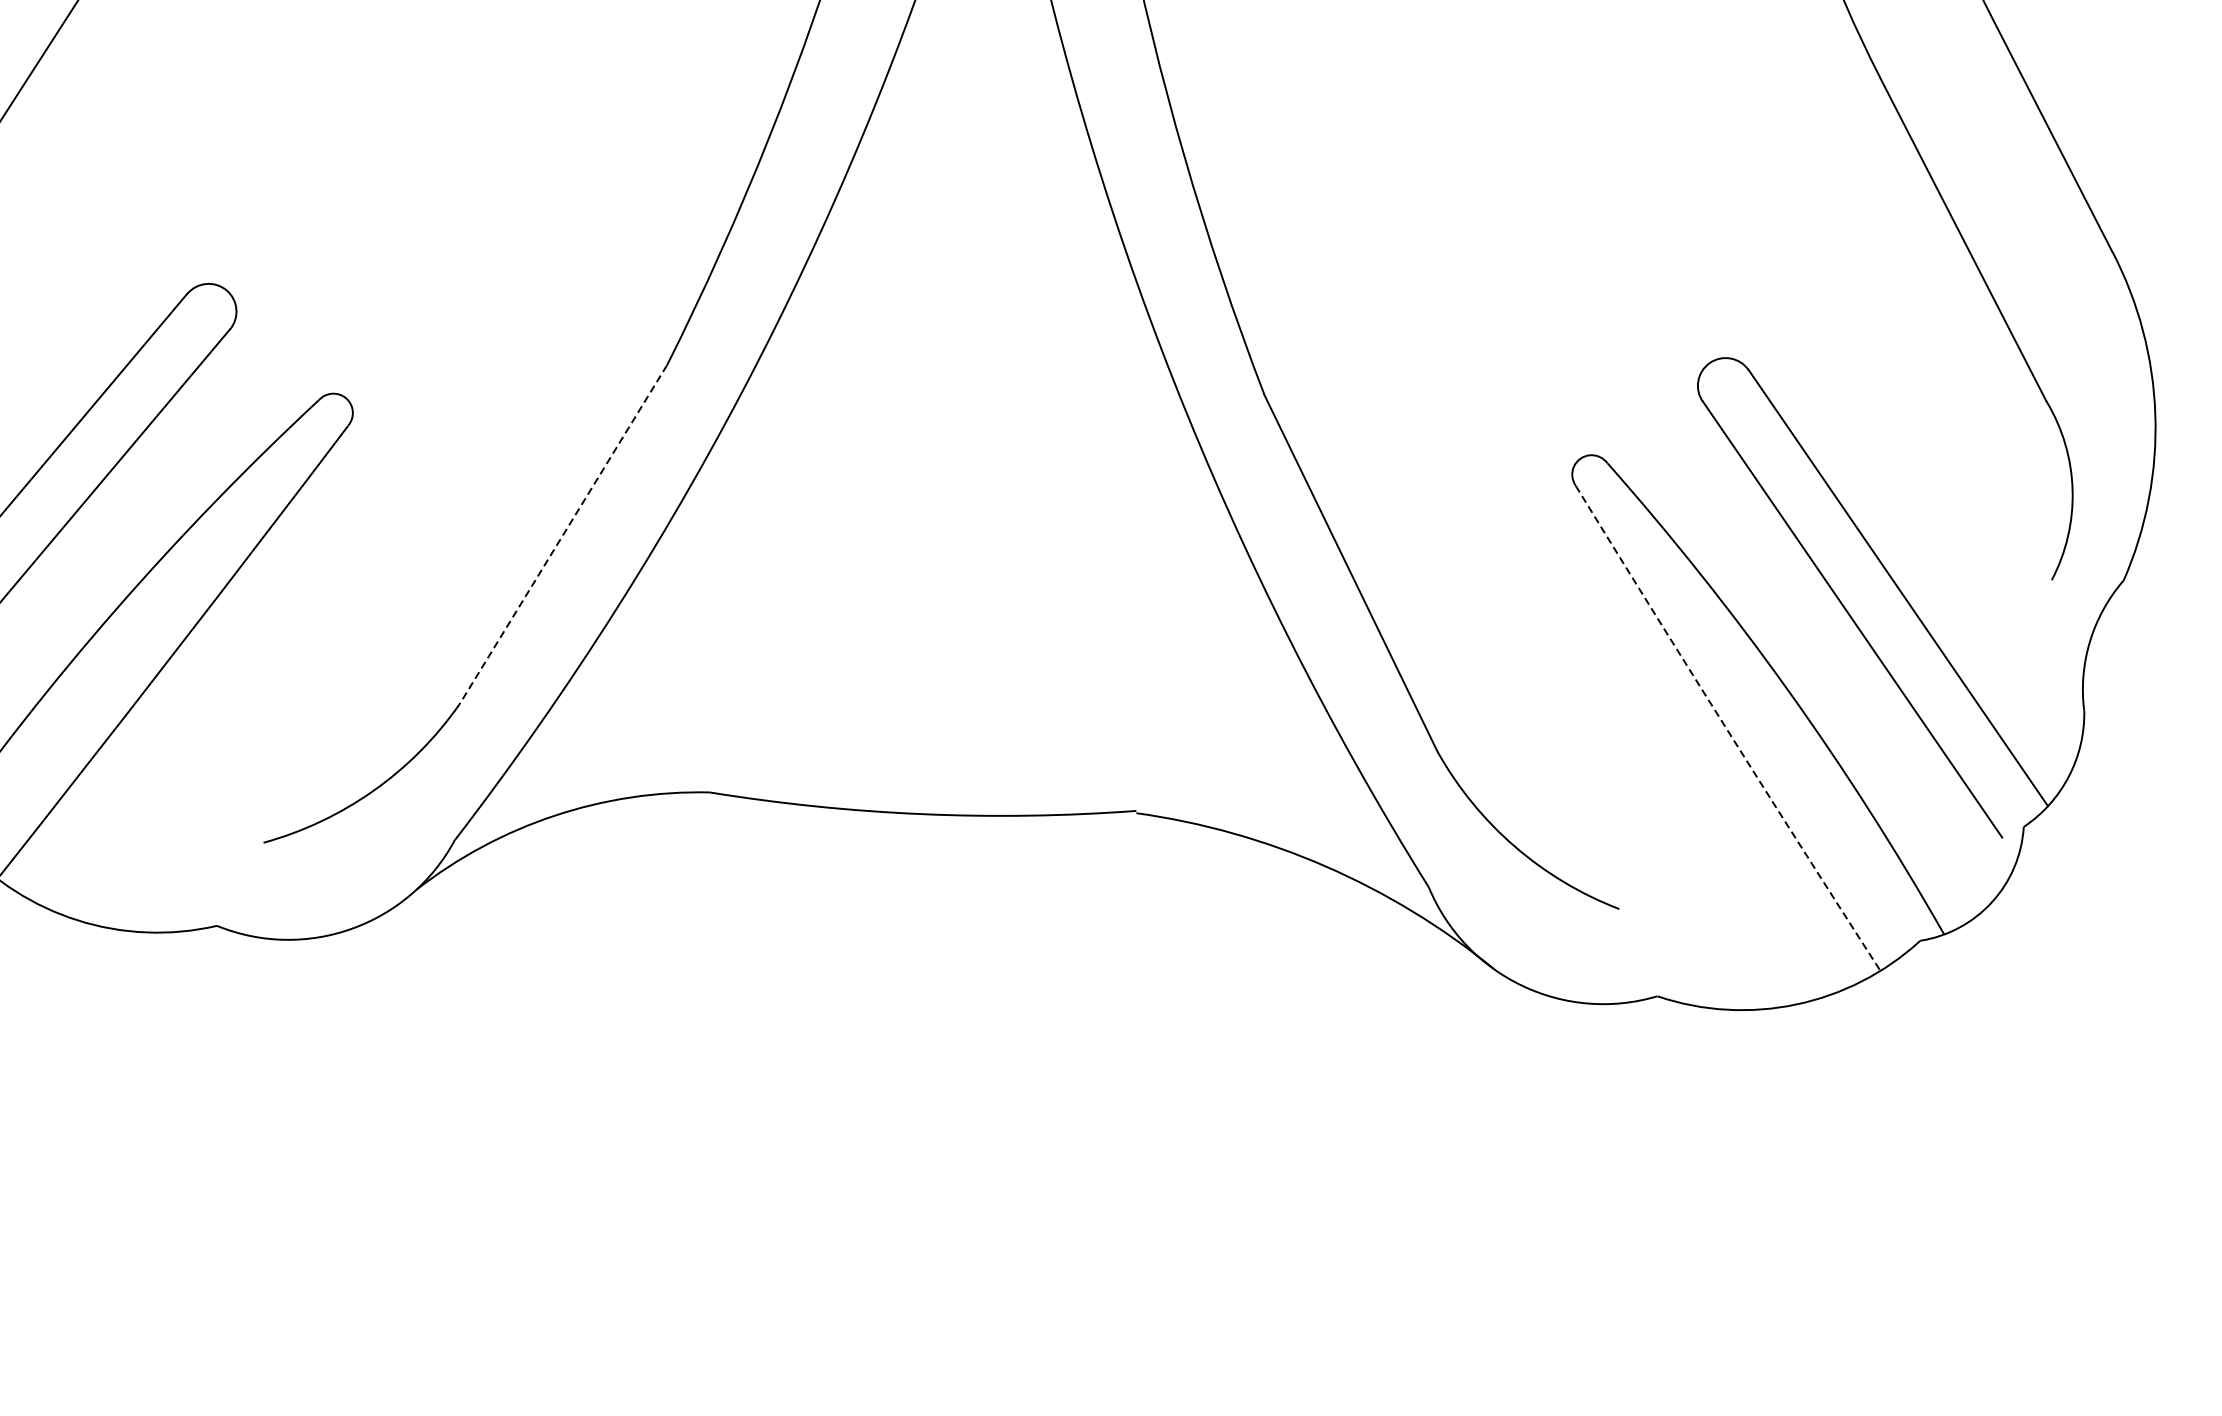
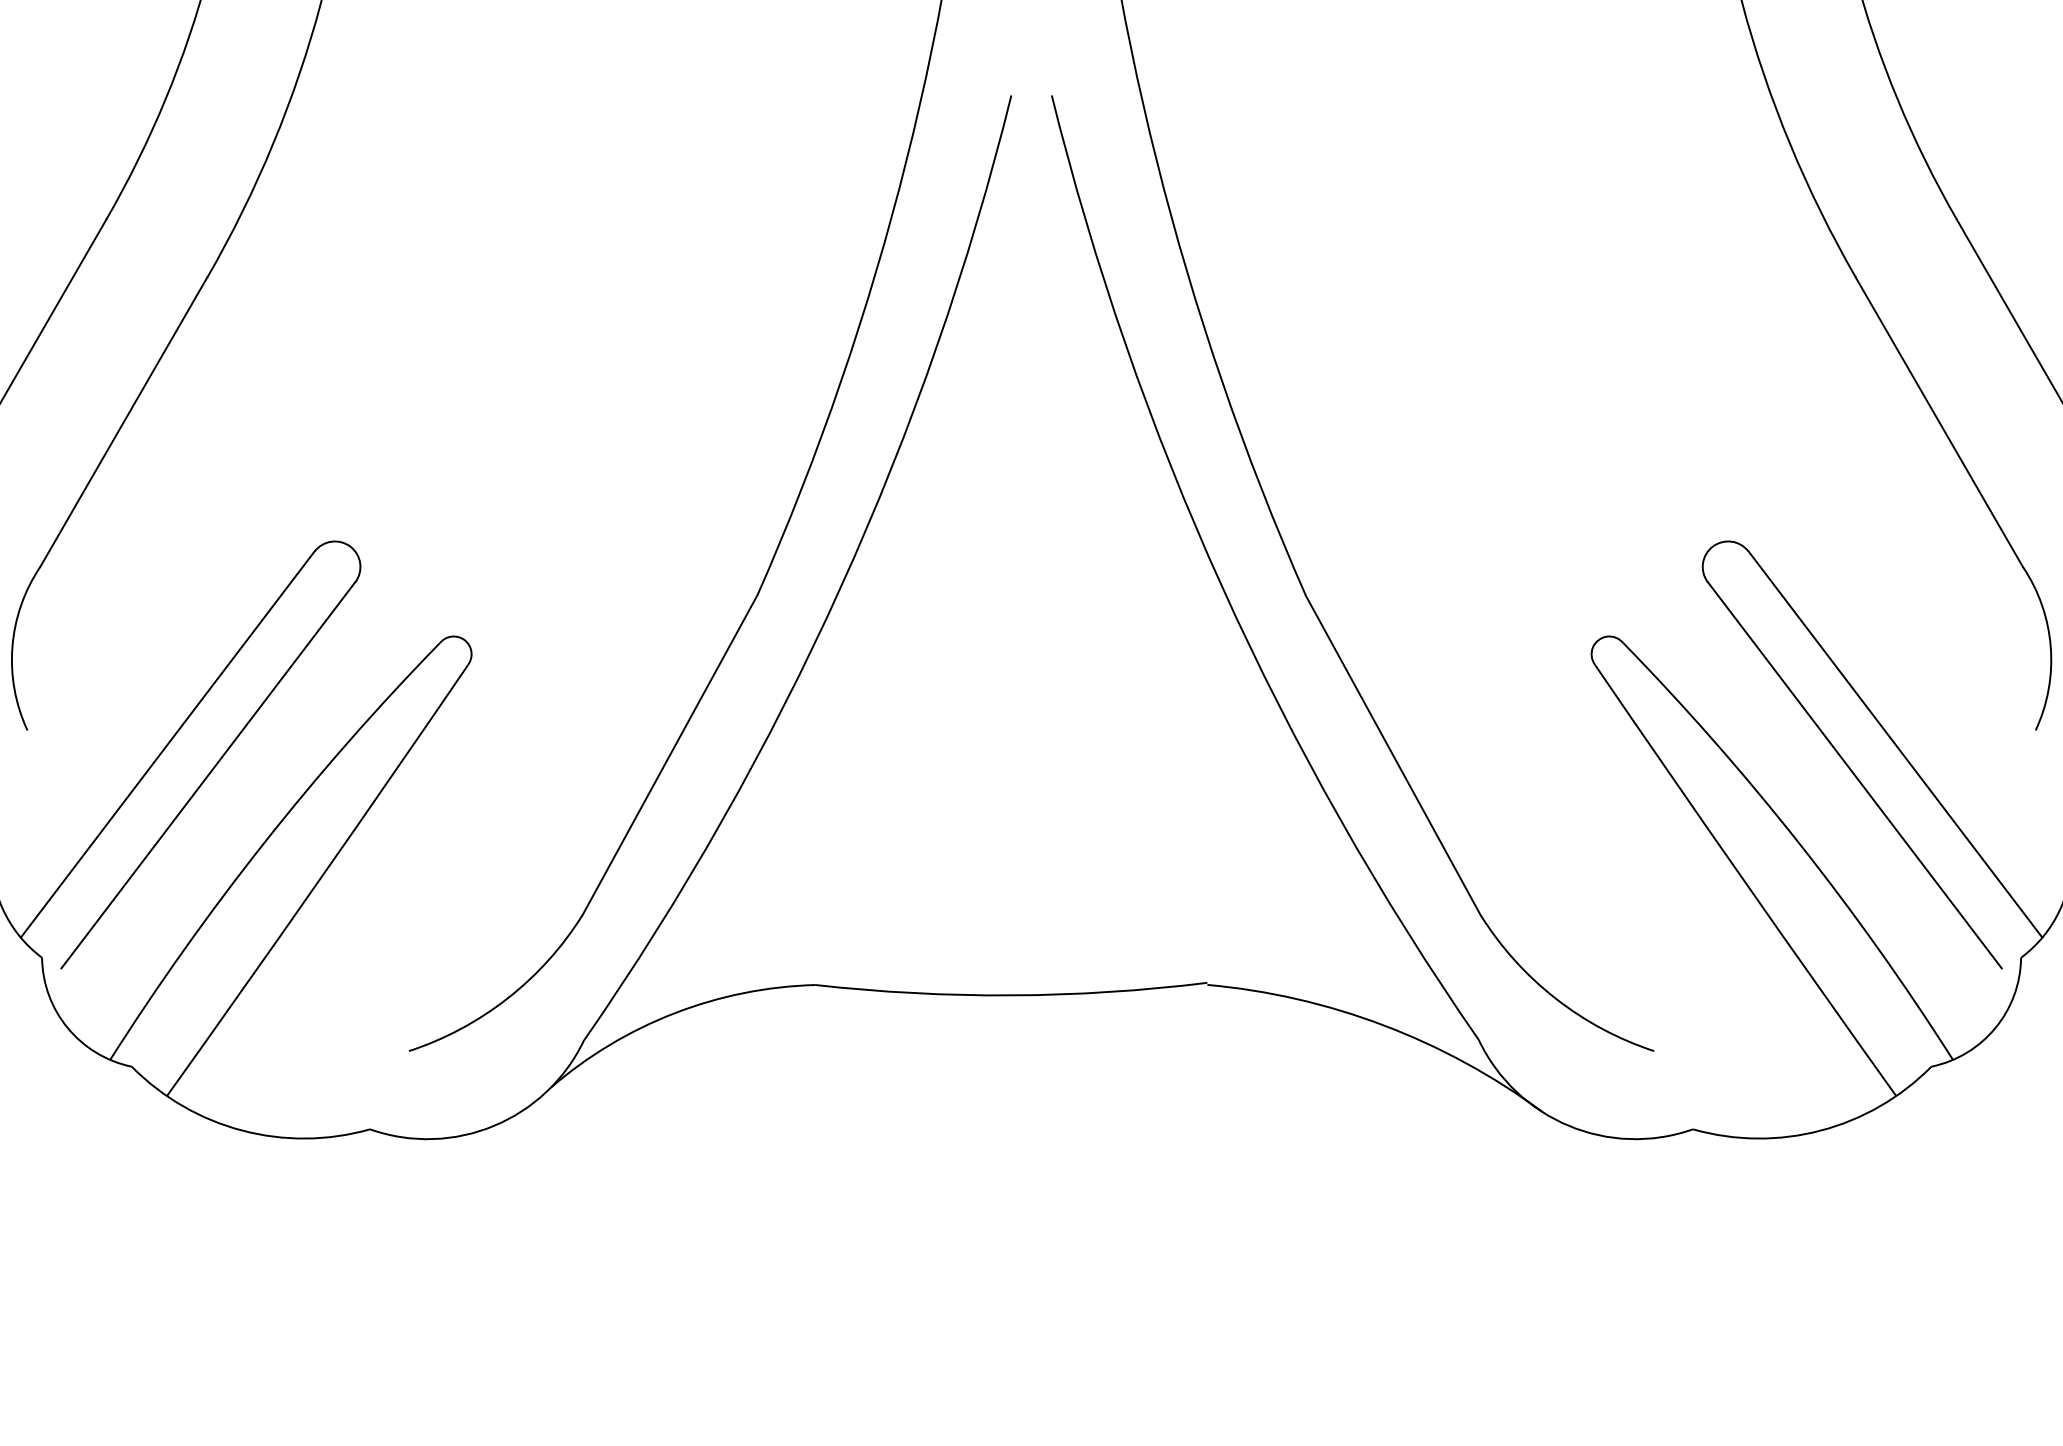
line: (562, 534) -> (669, 755), dashed -> solid
arc: (1726, 729) -> (1744, 881), dashed -> solid

